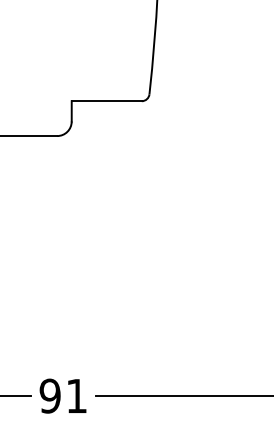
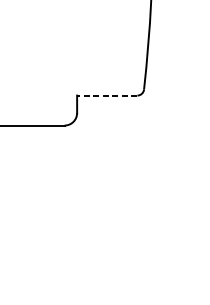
line: (106, 101) -> (107, 95), solid -> dashed

